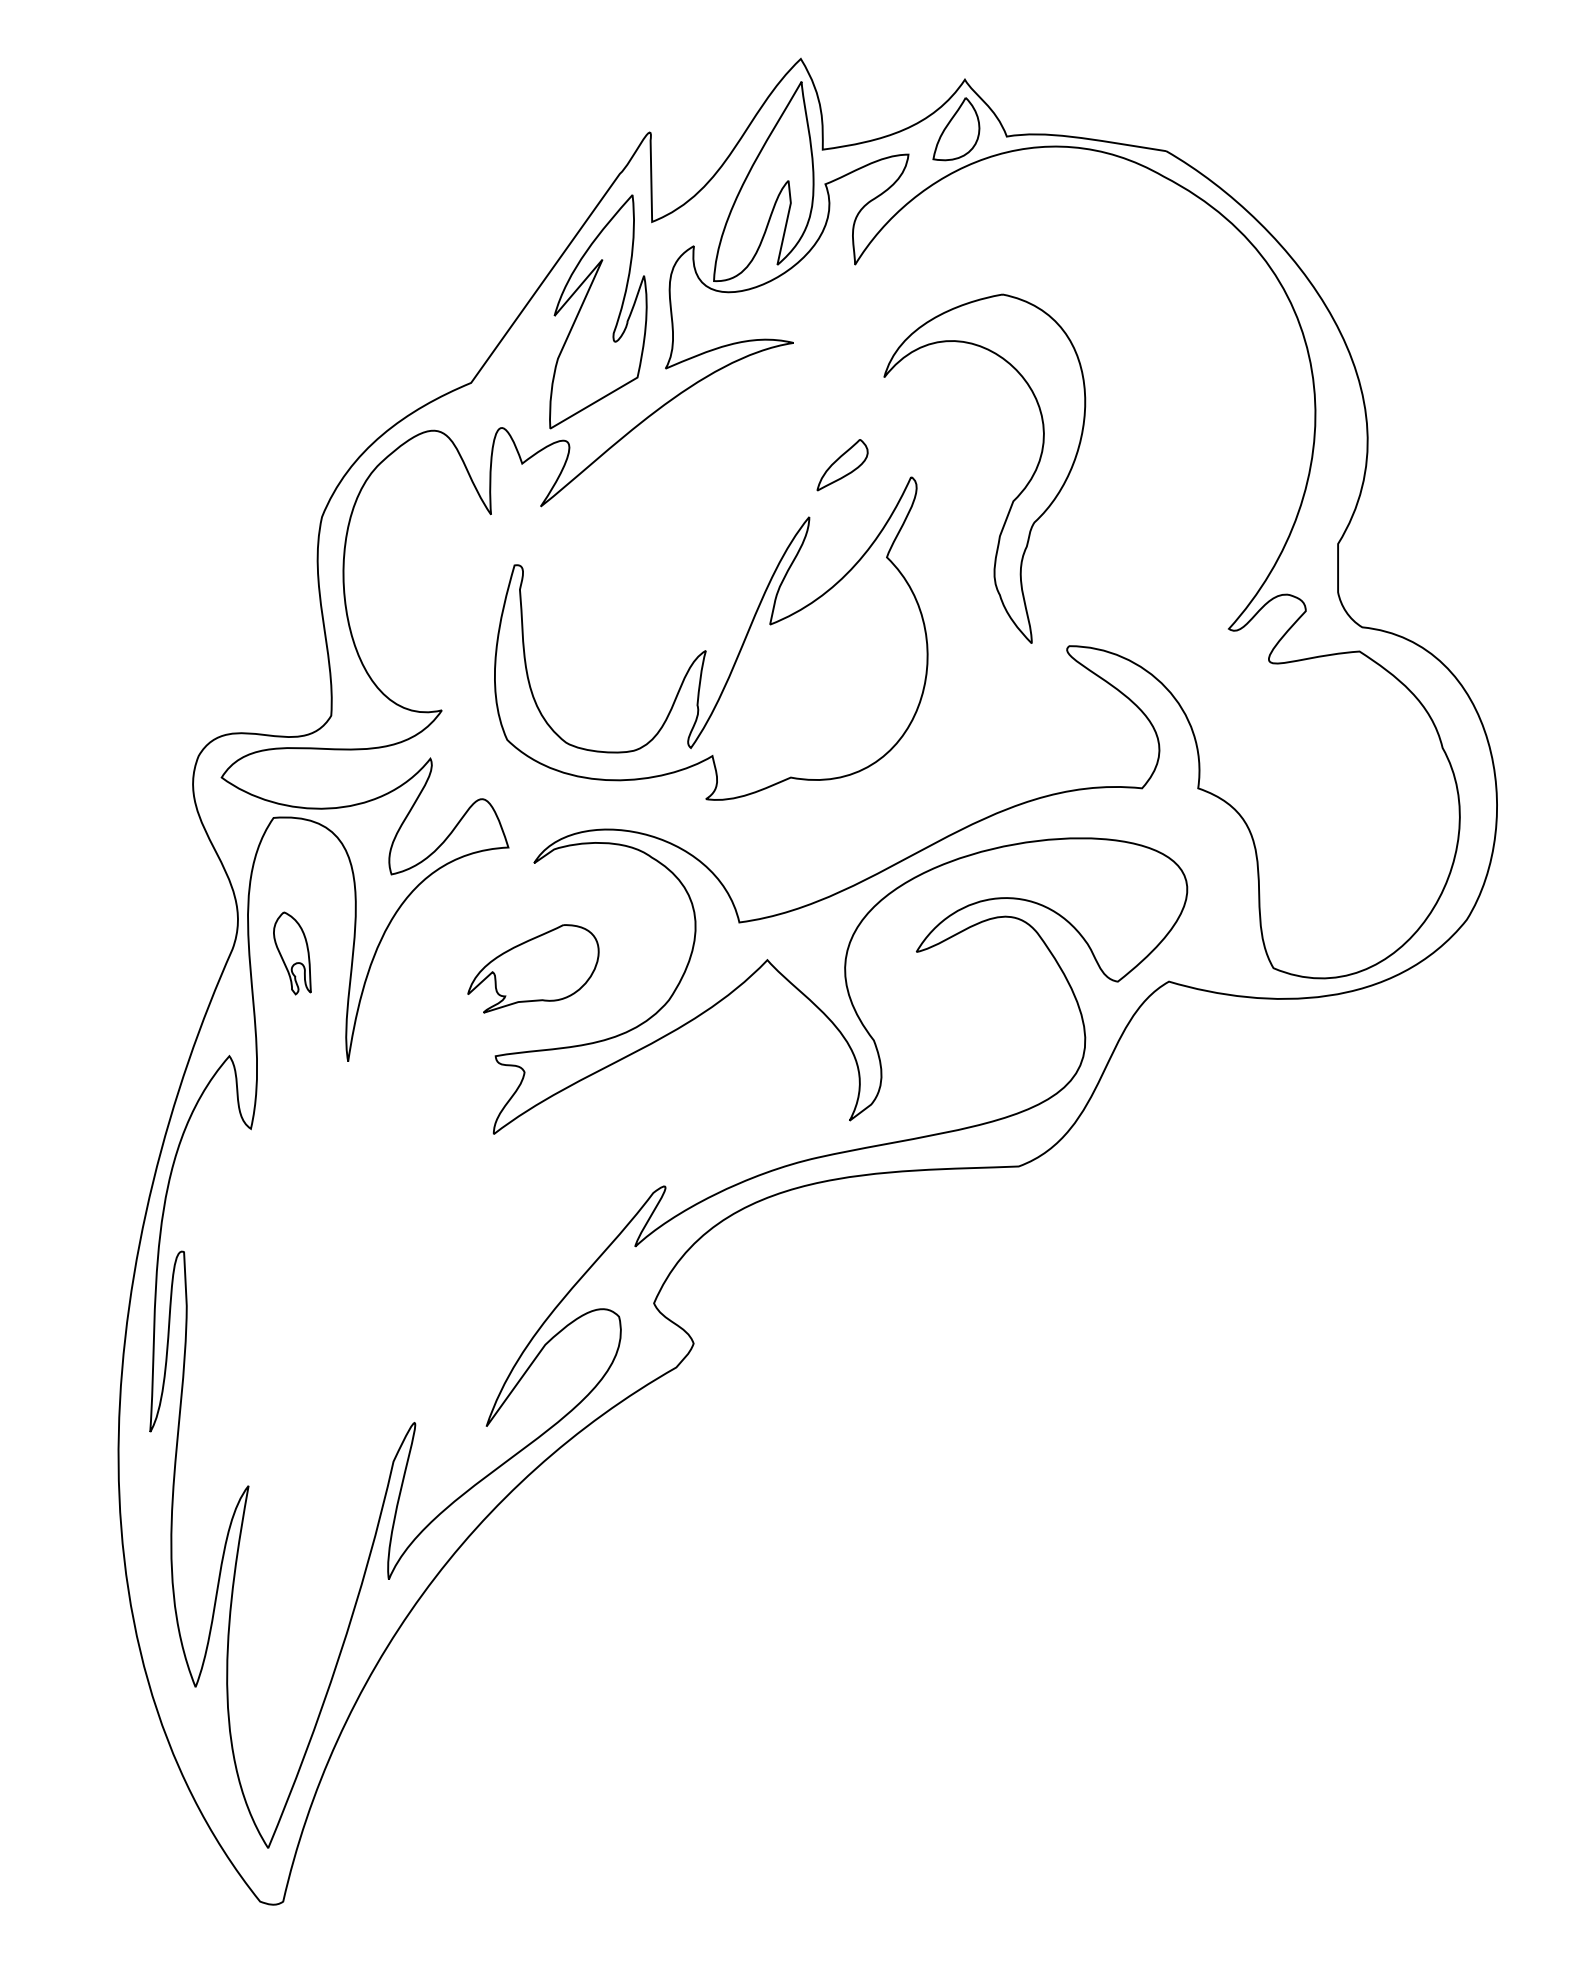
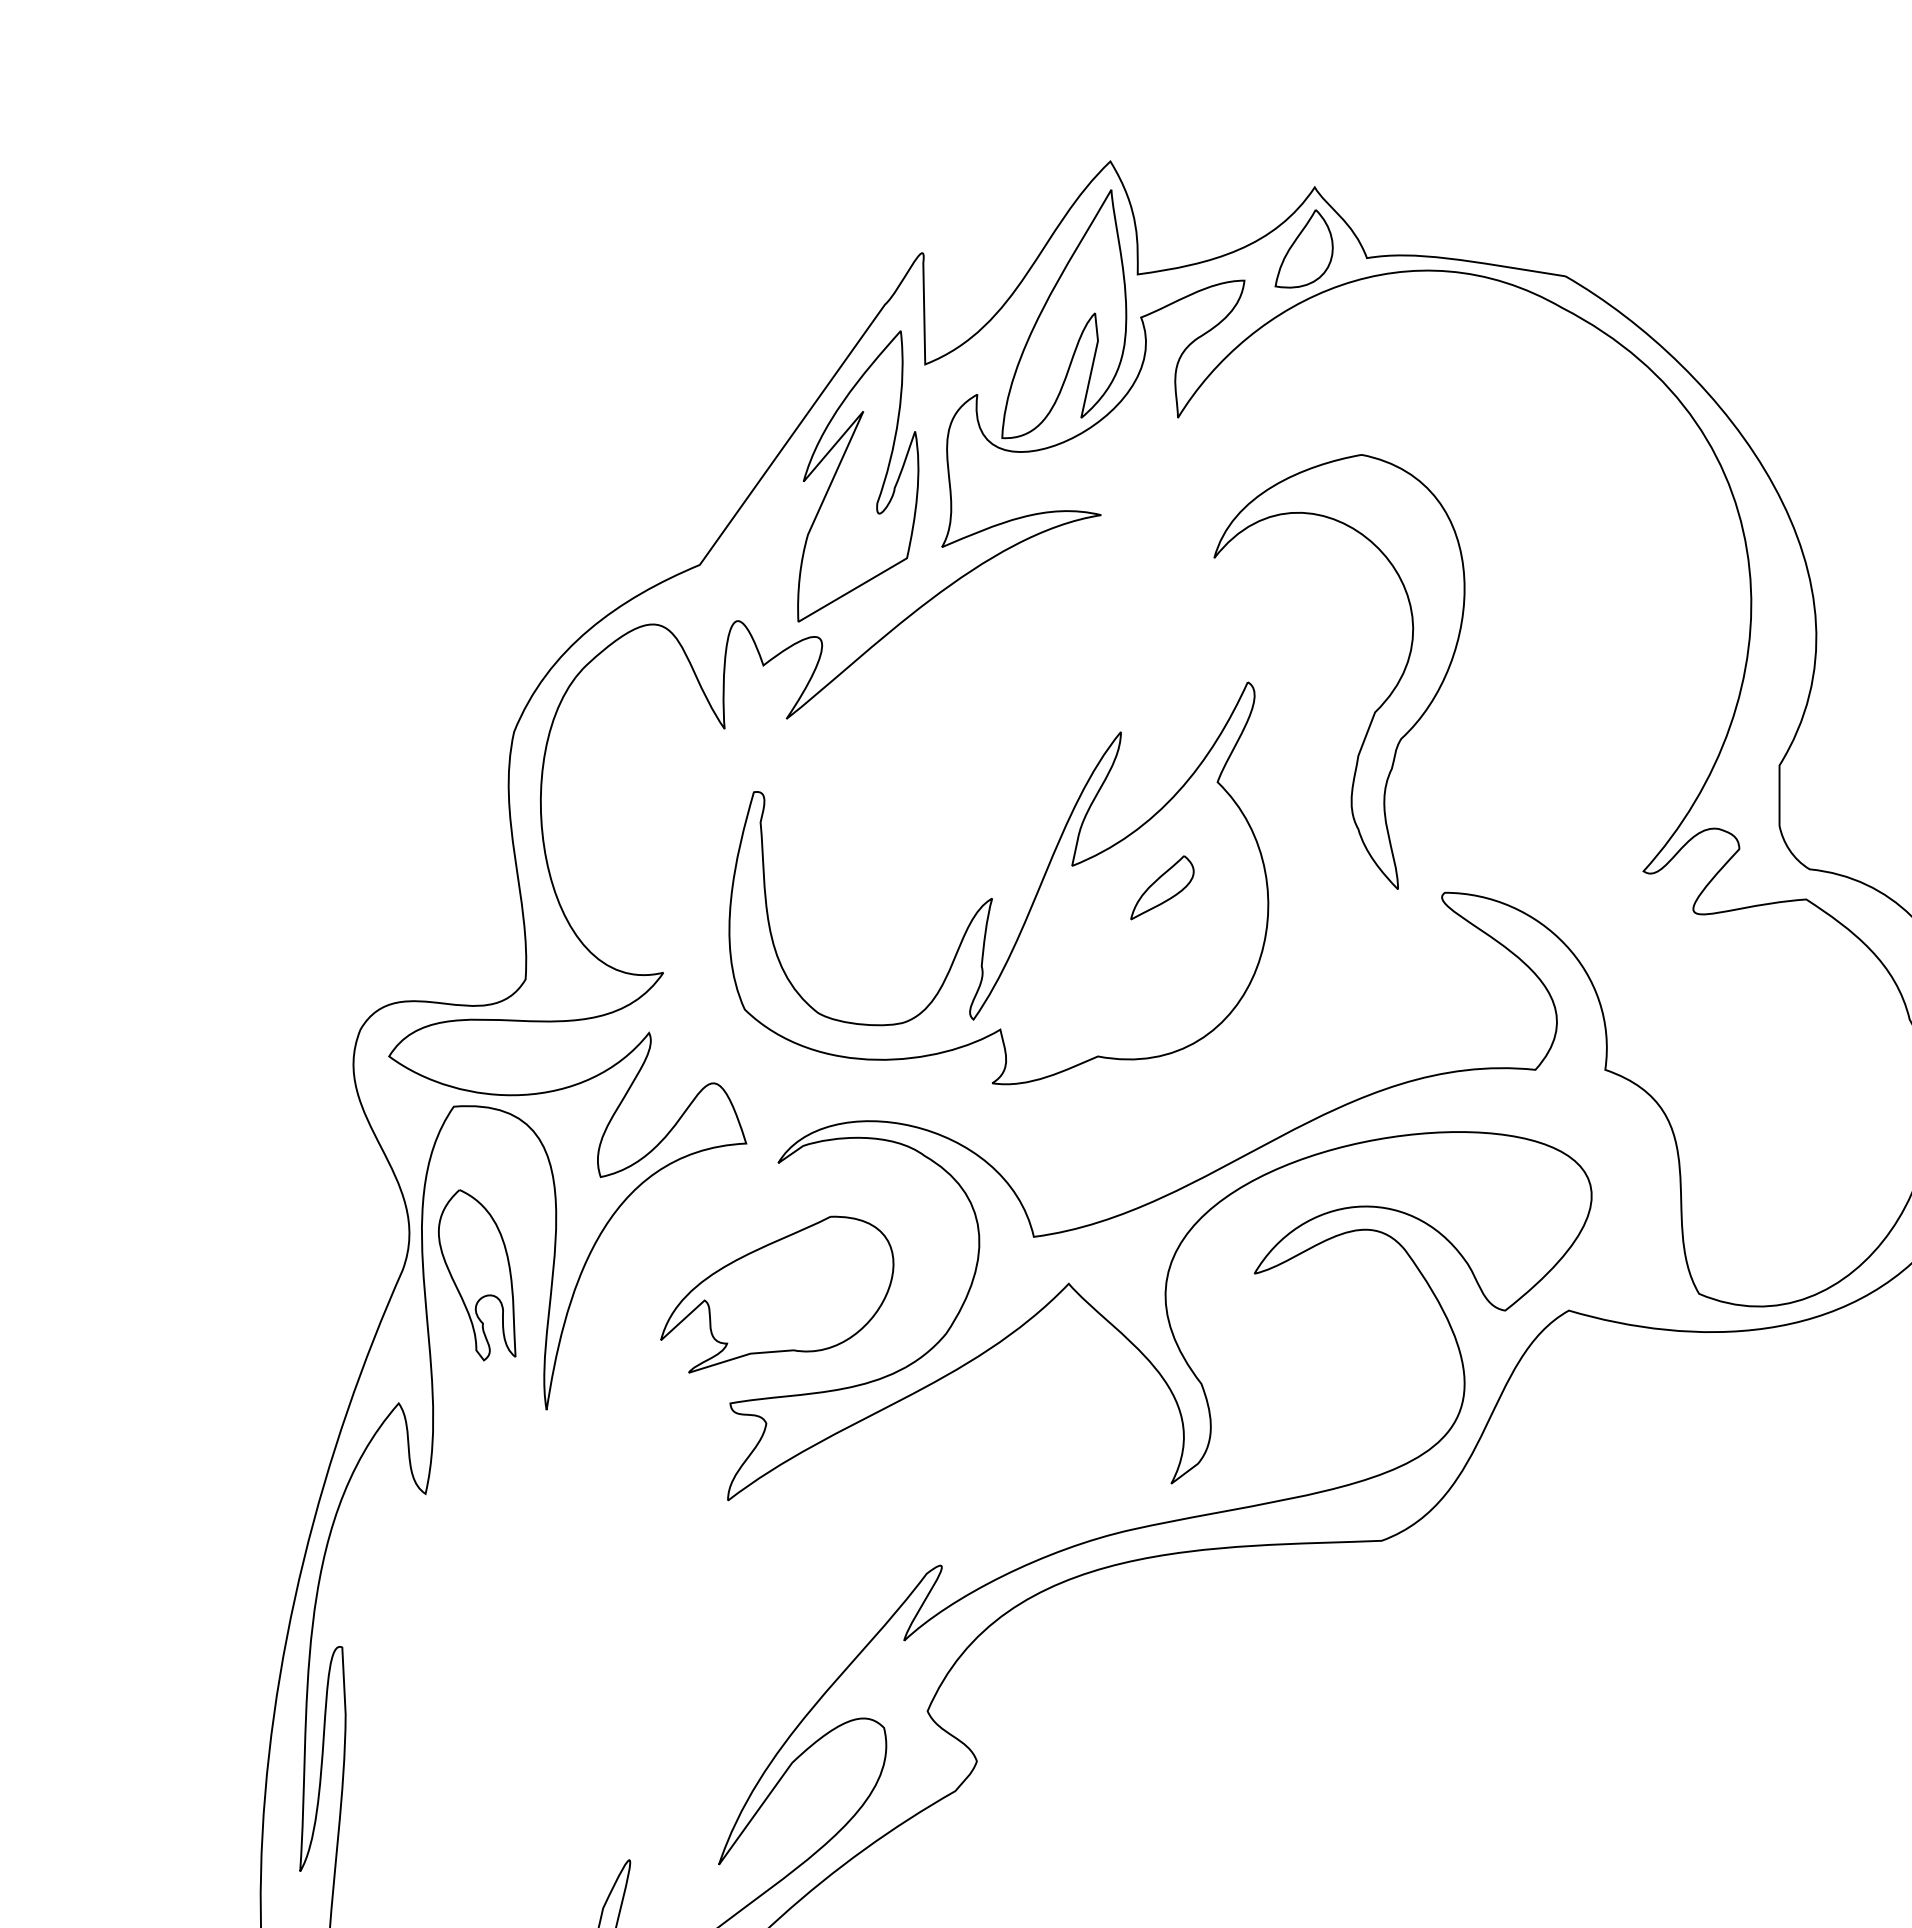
part: (842, 465) -> (1162, 888), moved
part: (292, 953) -> (477, 1275), size x1.67
part: (533, 968) -> (777, 1294), size x1.43

